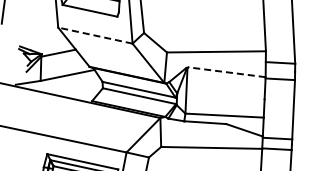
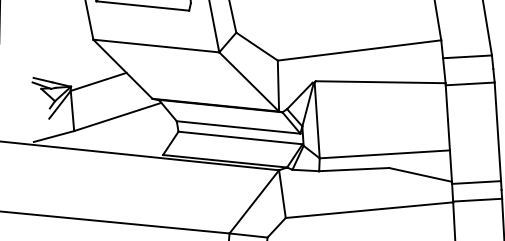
line: (94, 35) -> (154, 45), dashed -> solid
line: (226, 72) -> (379, 82), dashed -> solid

